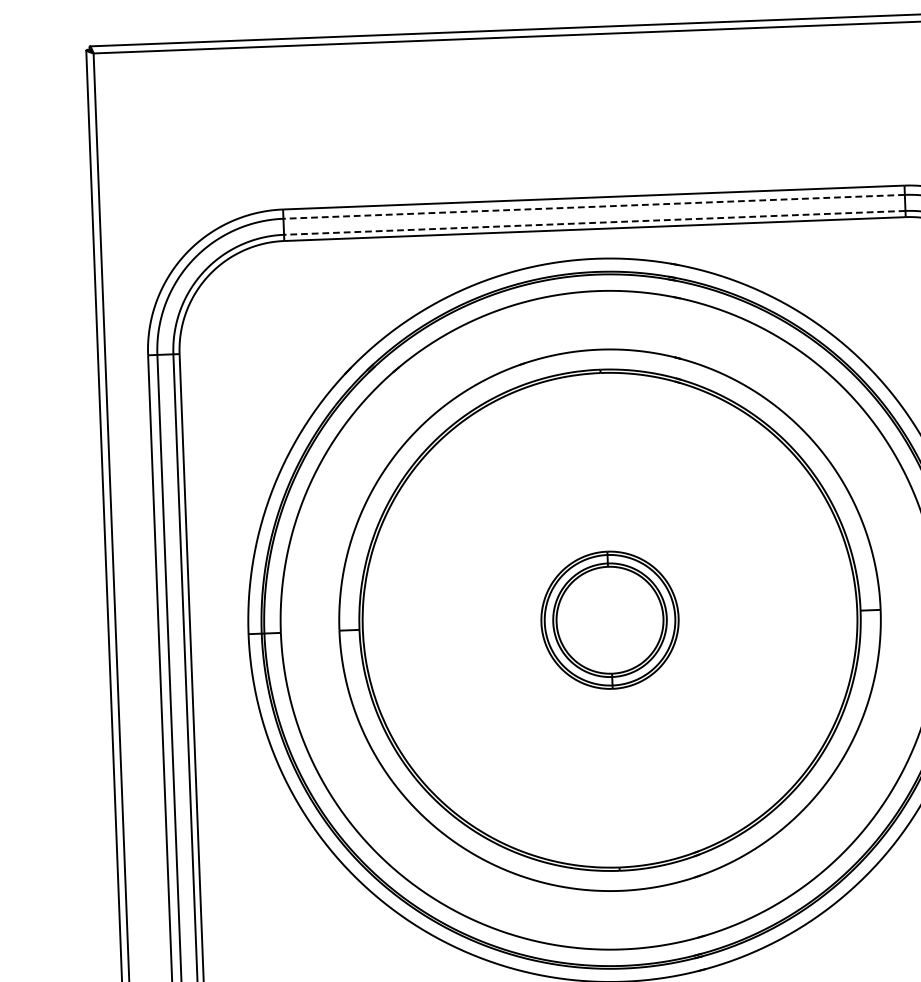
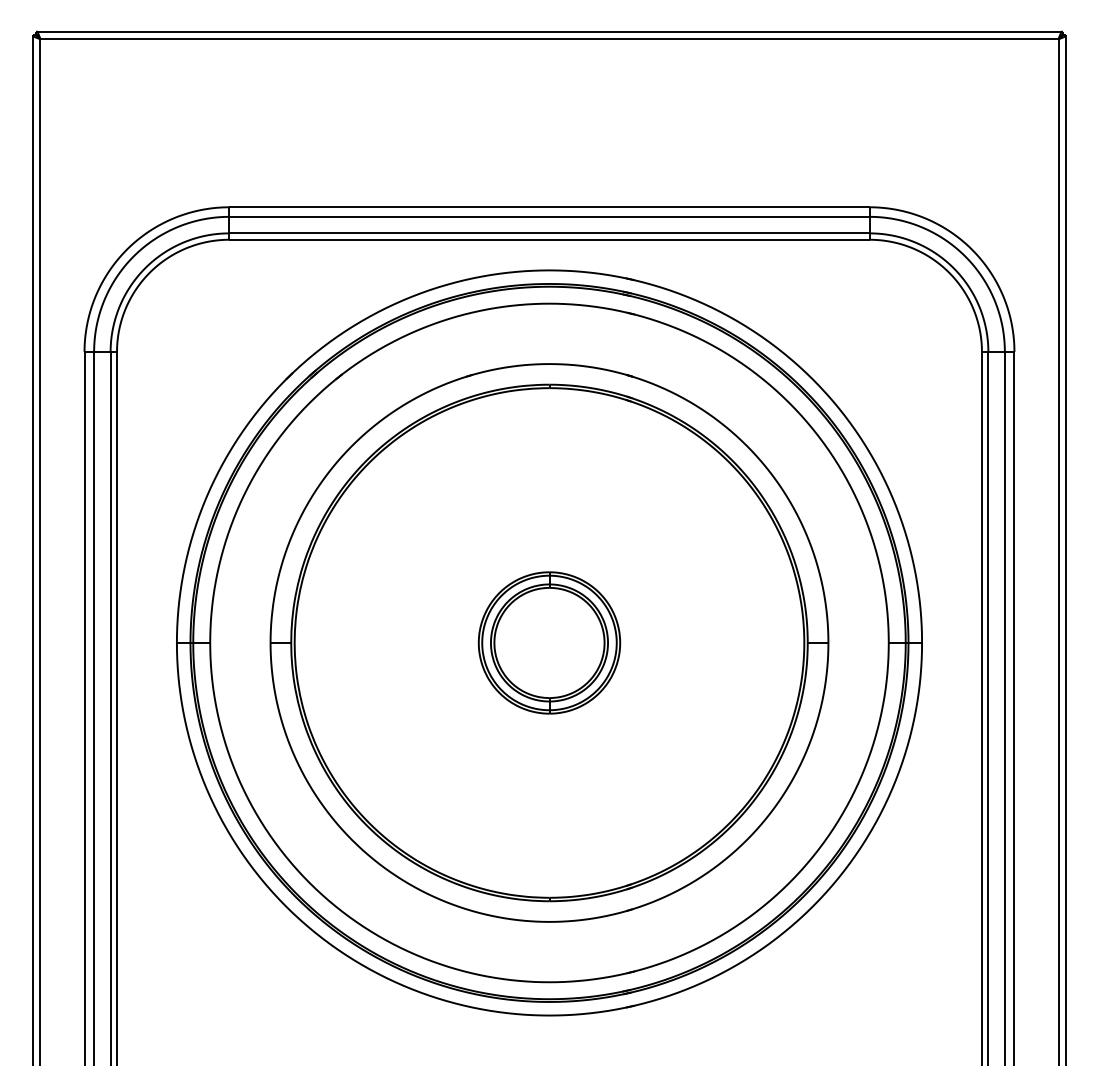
line: (594, 206) -> (549, 216), dashed -> solid
line: (594, 222) -> (549, 233), dashed -> solid

